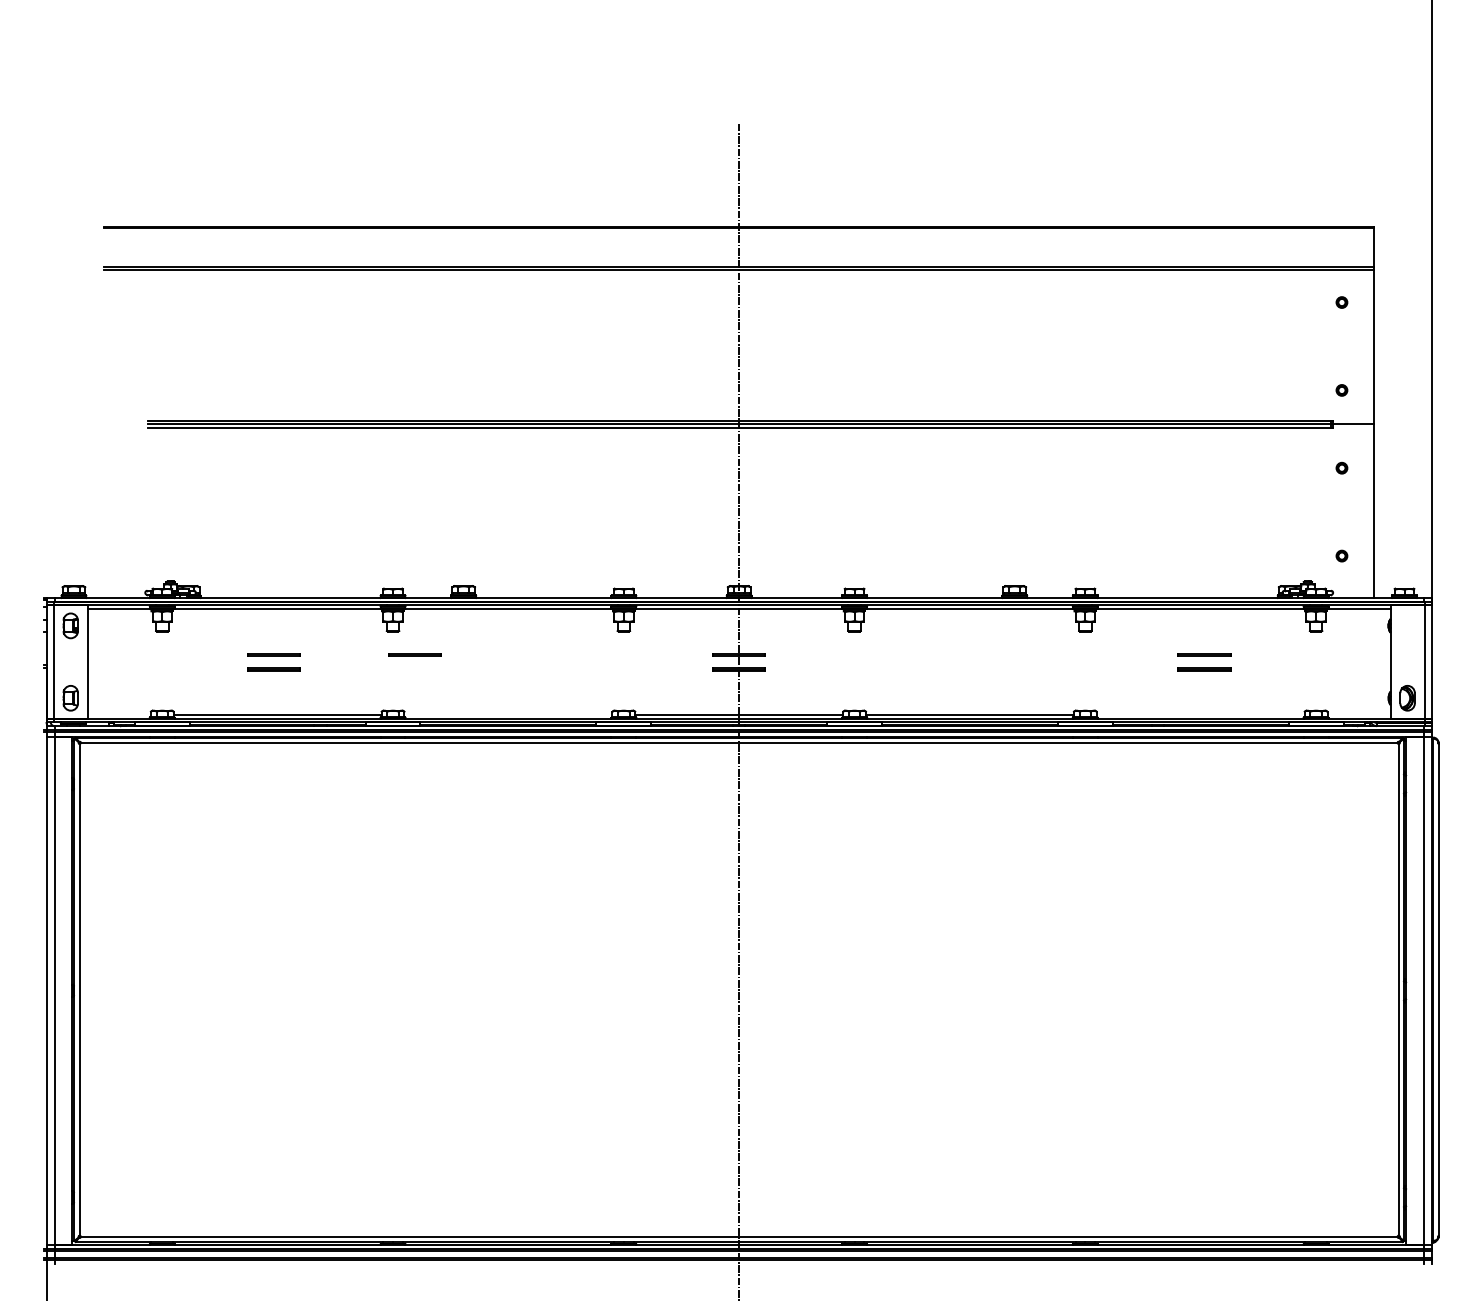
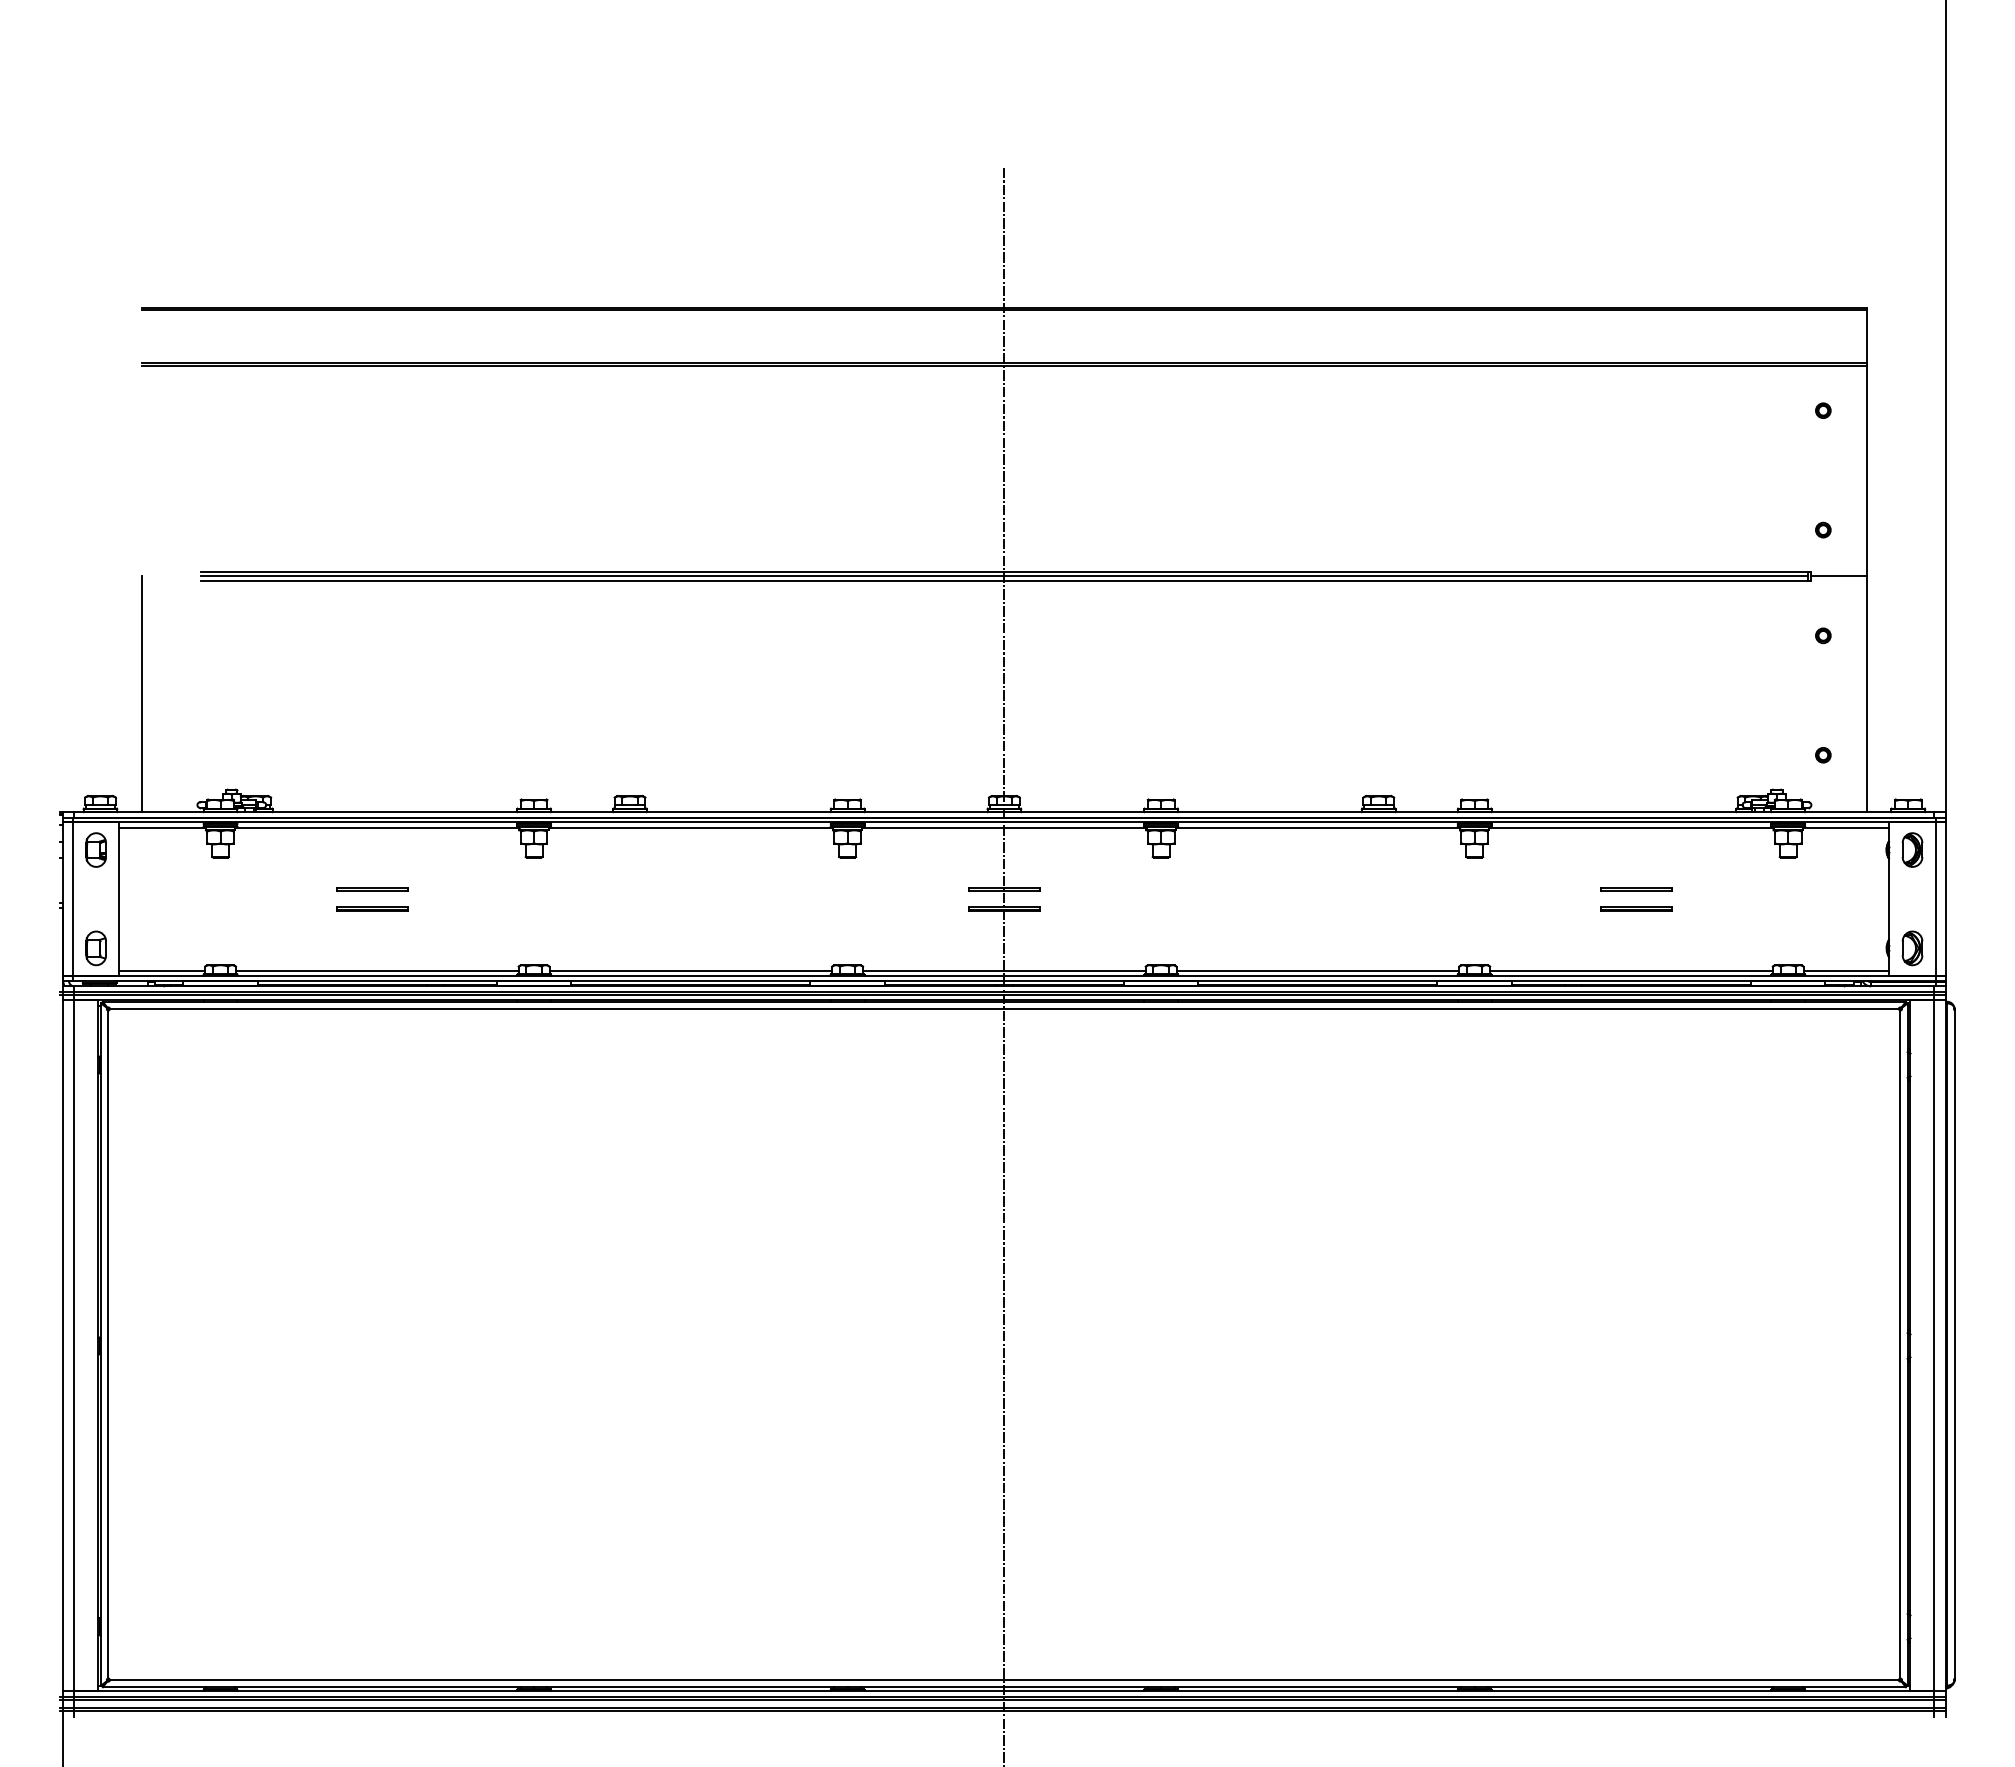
line: (104, 511) -> (141, 694), added
part: (1407, 625) -> (1912, 849), added
line: (415, 654) -> (564, 888), removed
line: (119, 714) -> (162, 970), added
line: (508, 714) -> (690, 970), added
line: (1200, 714) -> (1631, 970), added
line: (1359, 714) -> (1846, 970), added

